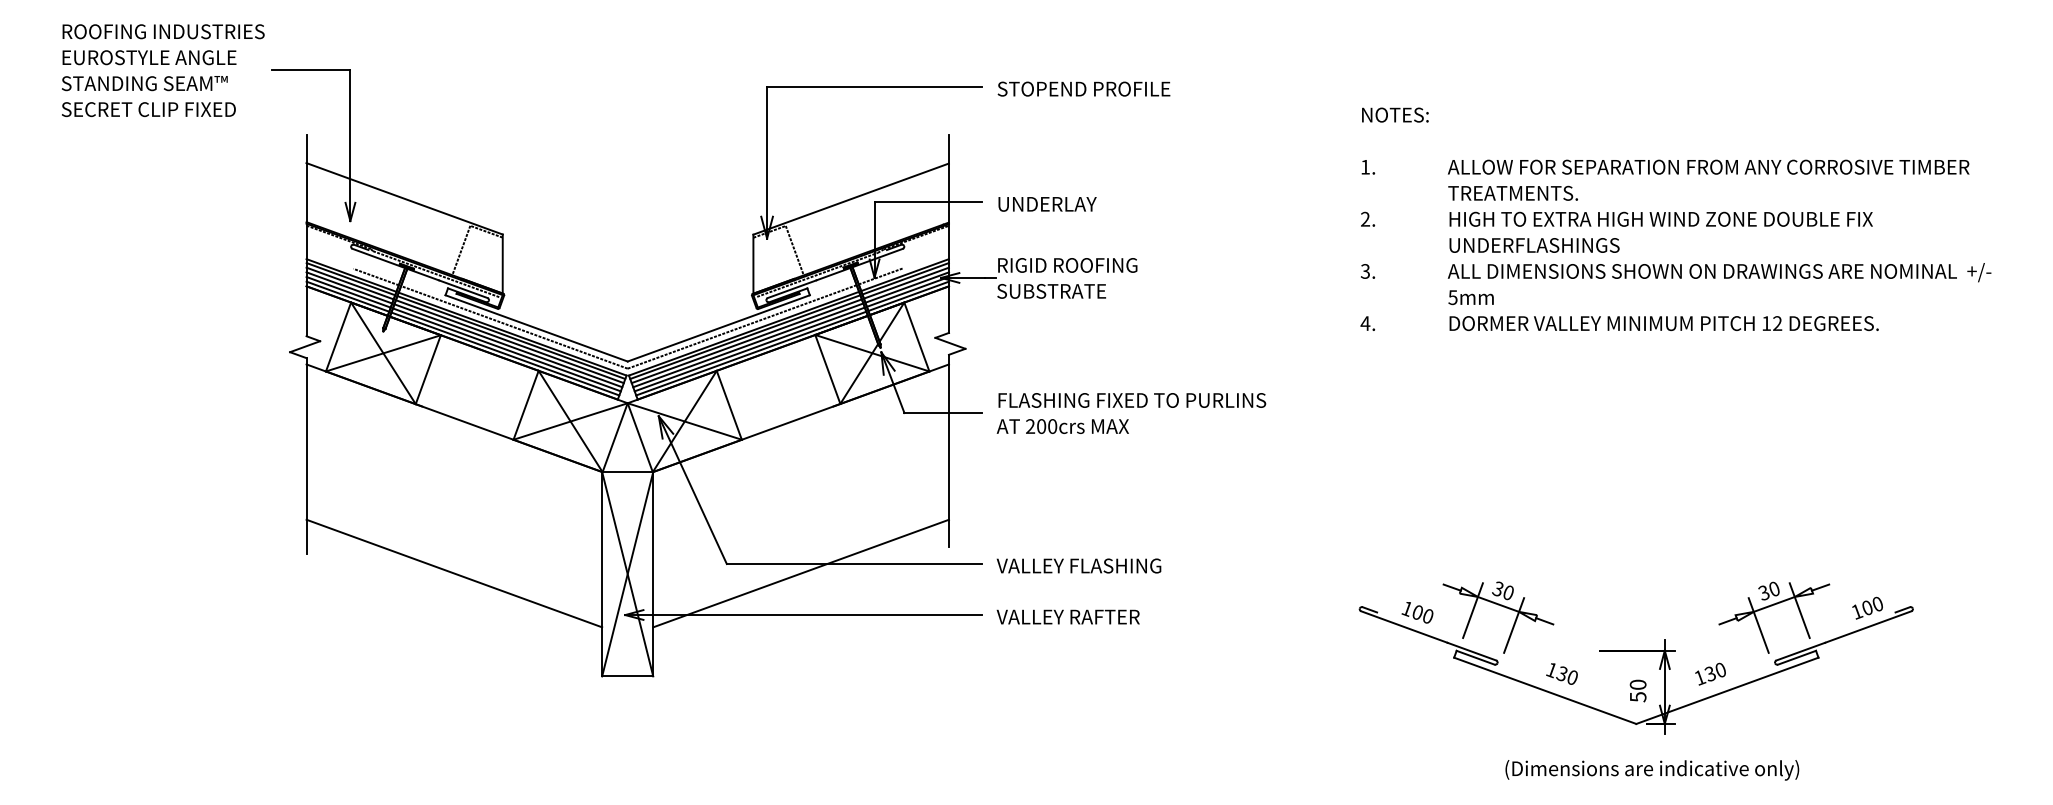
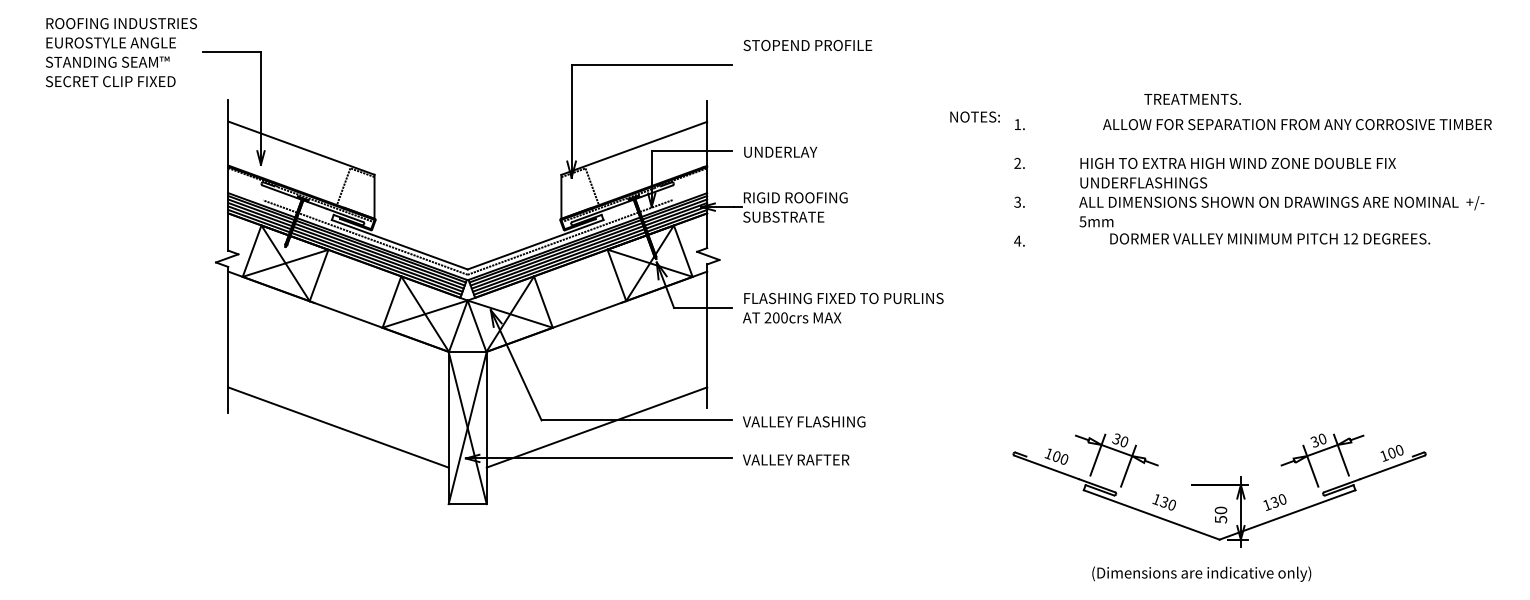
text: (1083, 88) -> (807, 45), moved
text: (1395, 114) -> (975, 116), moved
text: (1708, 166) -> (1297, 124), moved
text: (1512, 192) -> (1192, 98), moved
text: (1663, 323) -> (1269, 238), moved
text: (1652, 770) -> (1201, 574), moved

